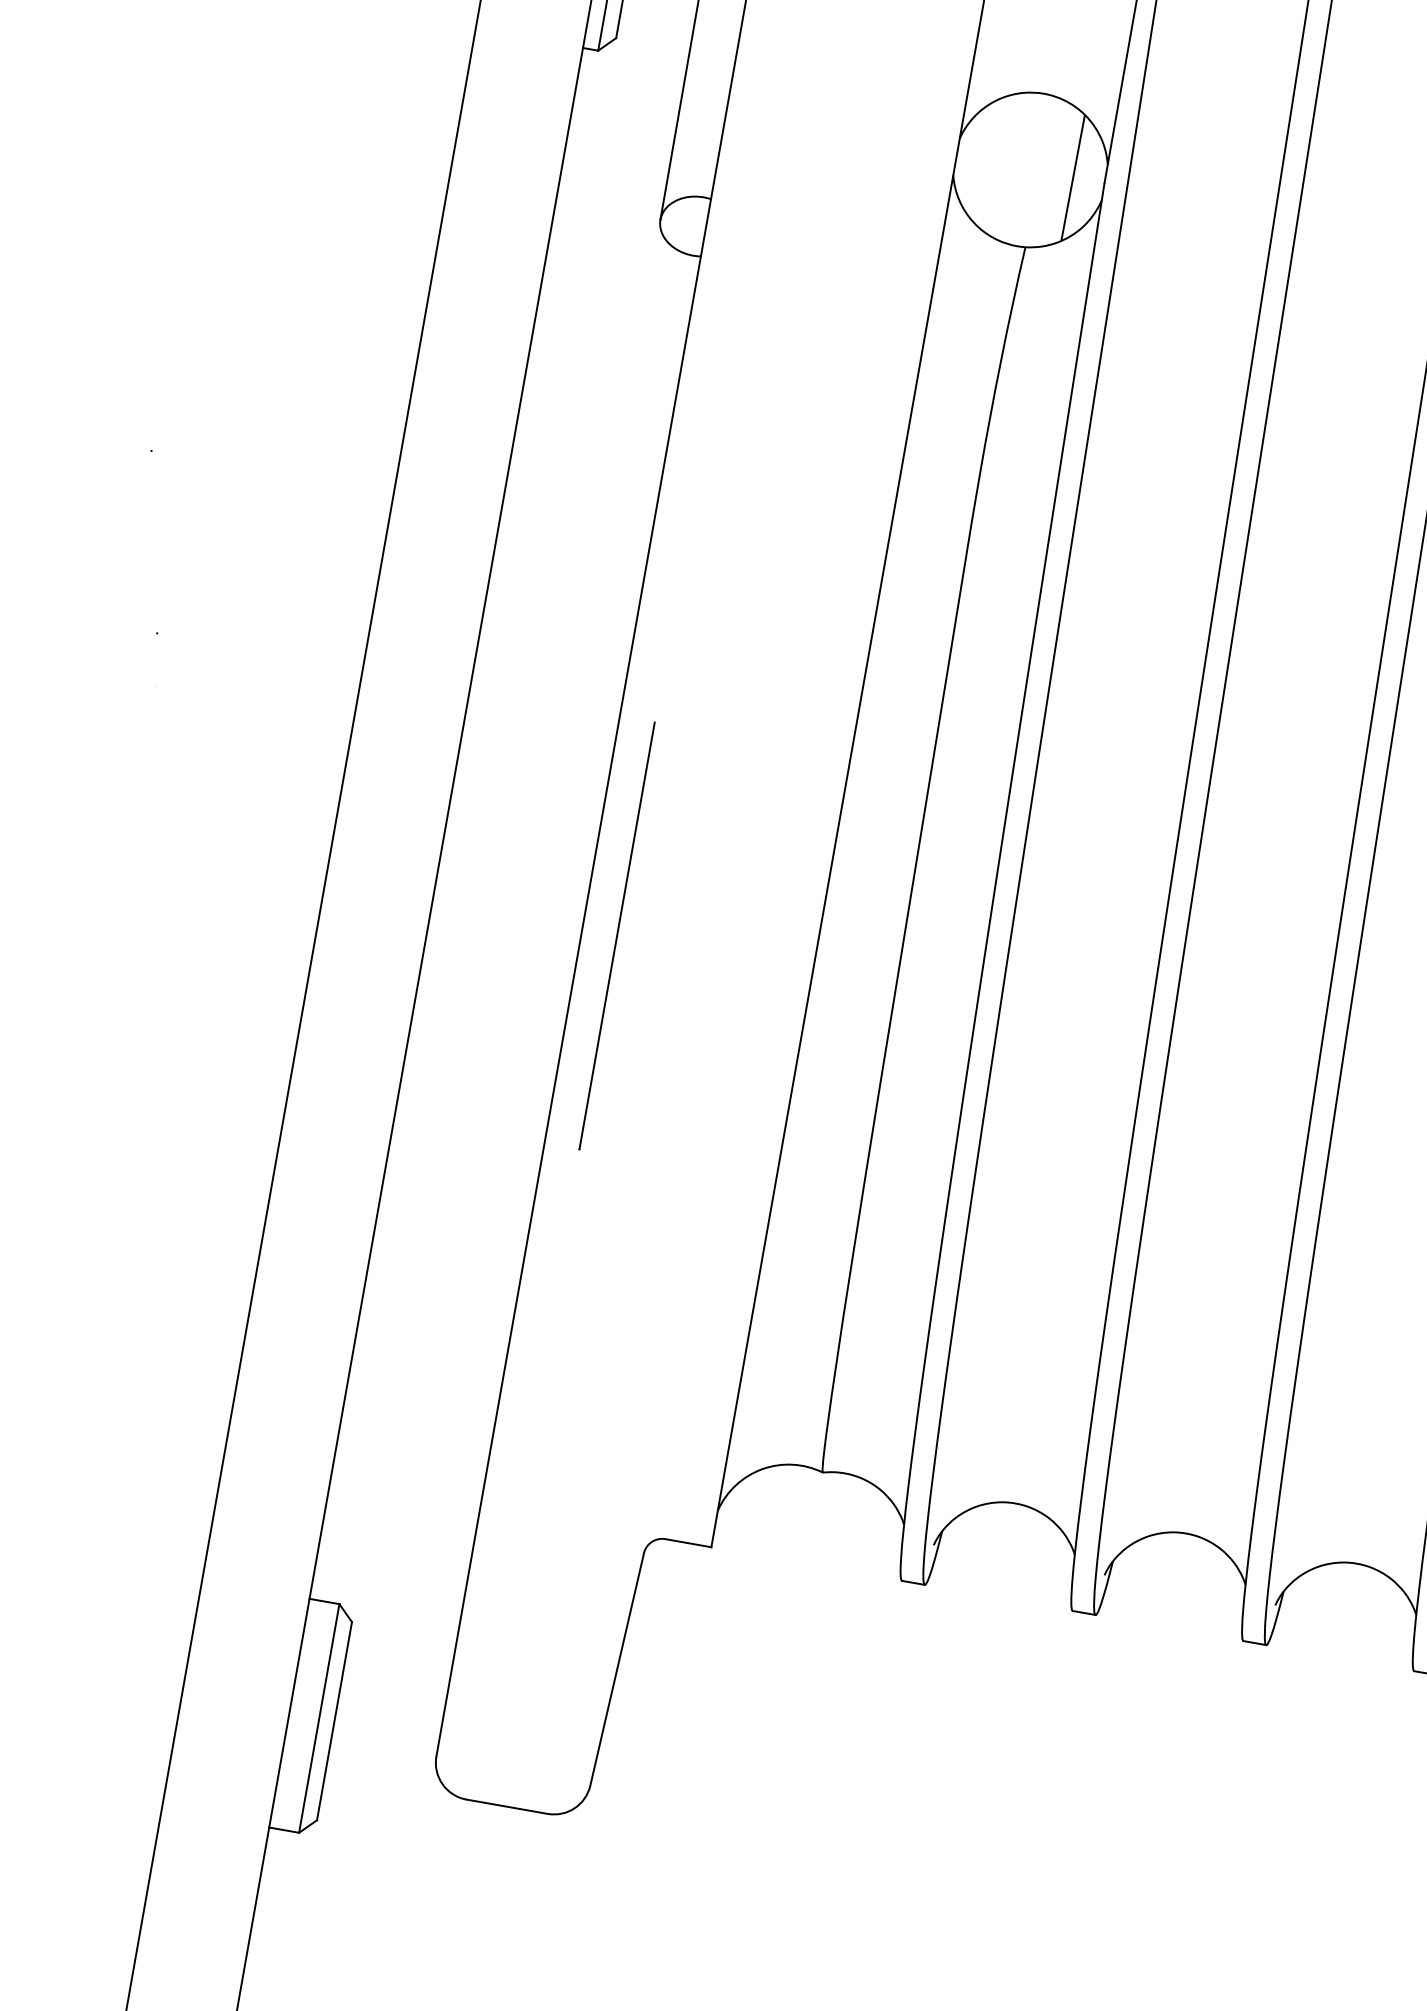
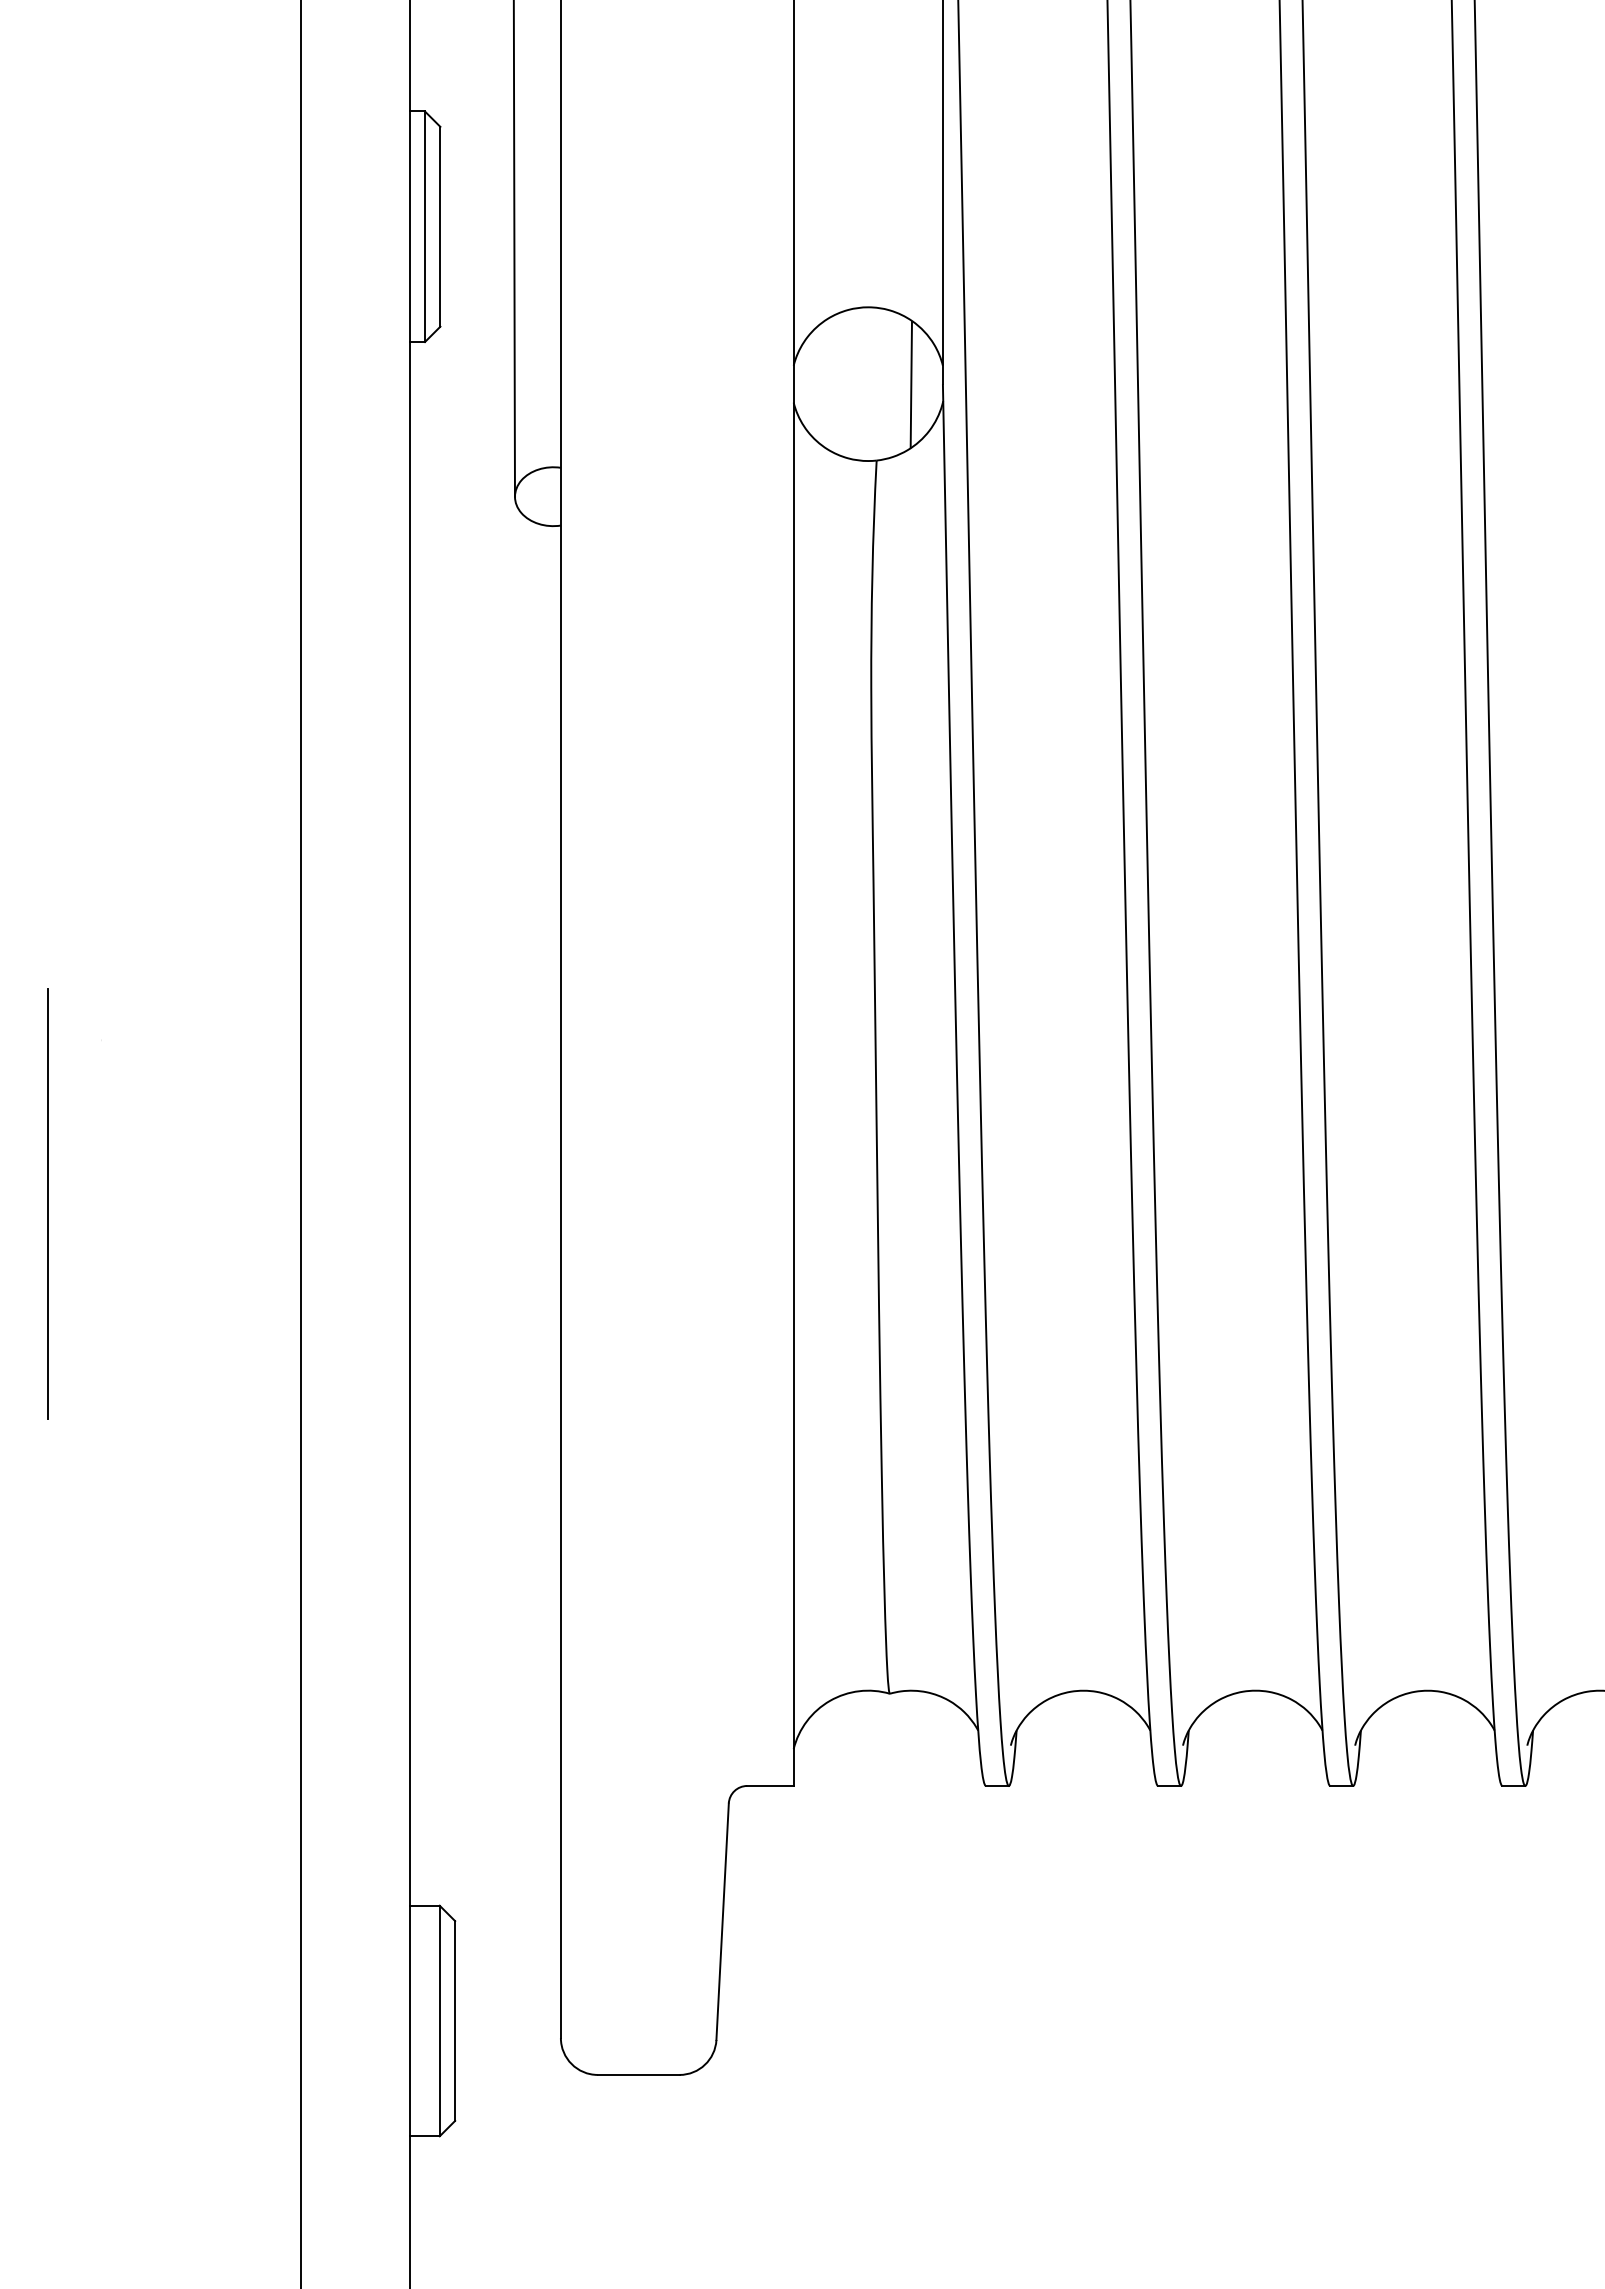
line: (616, 934) -> (47, 1203), moved

